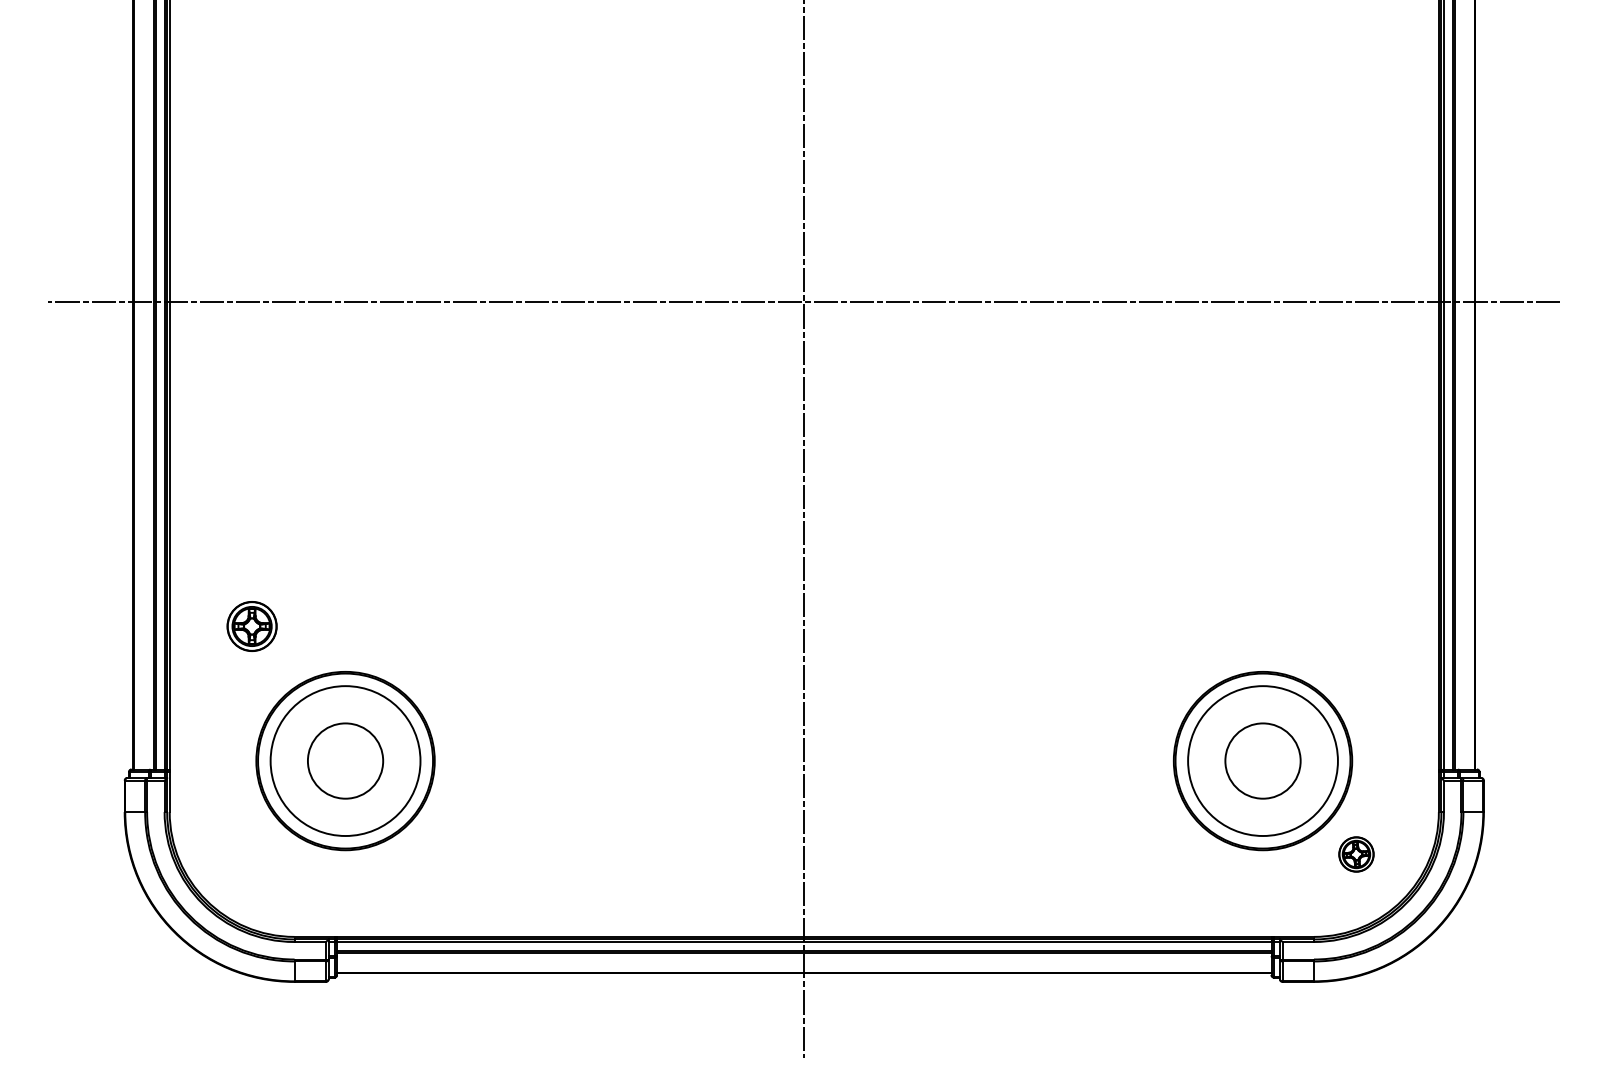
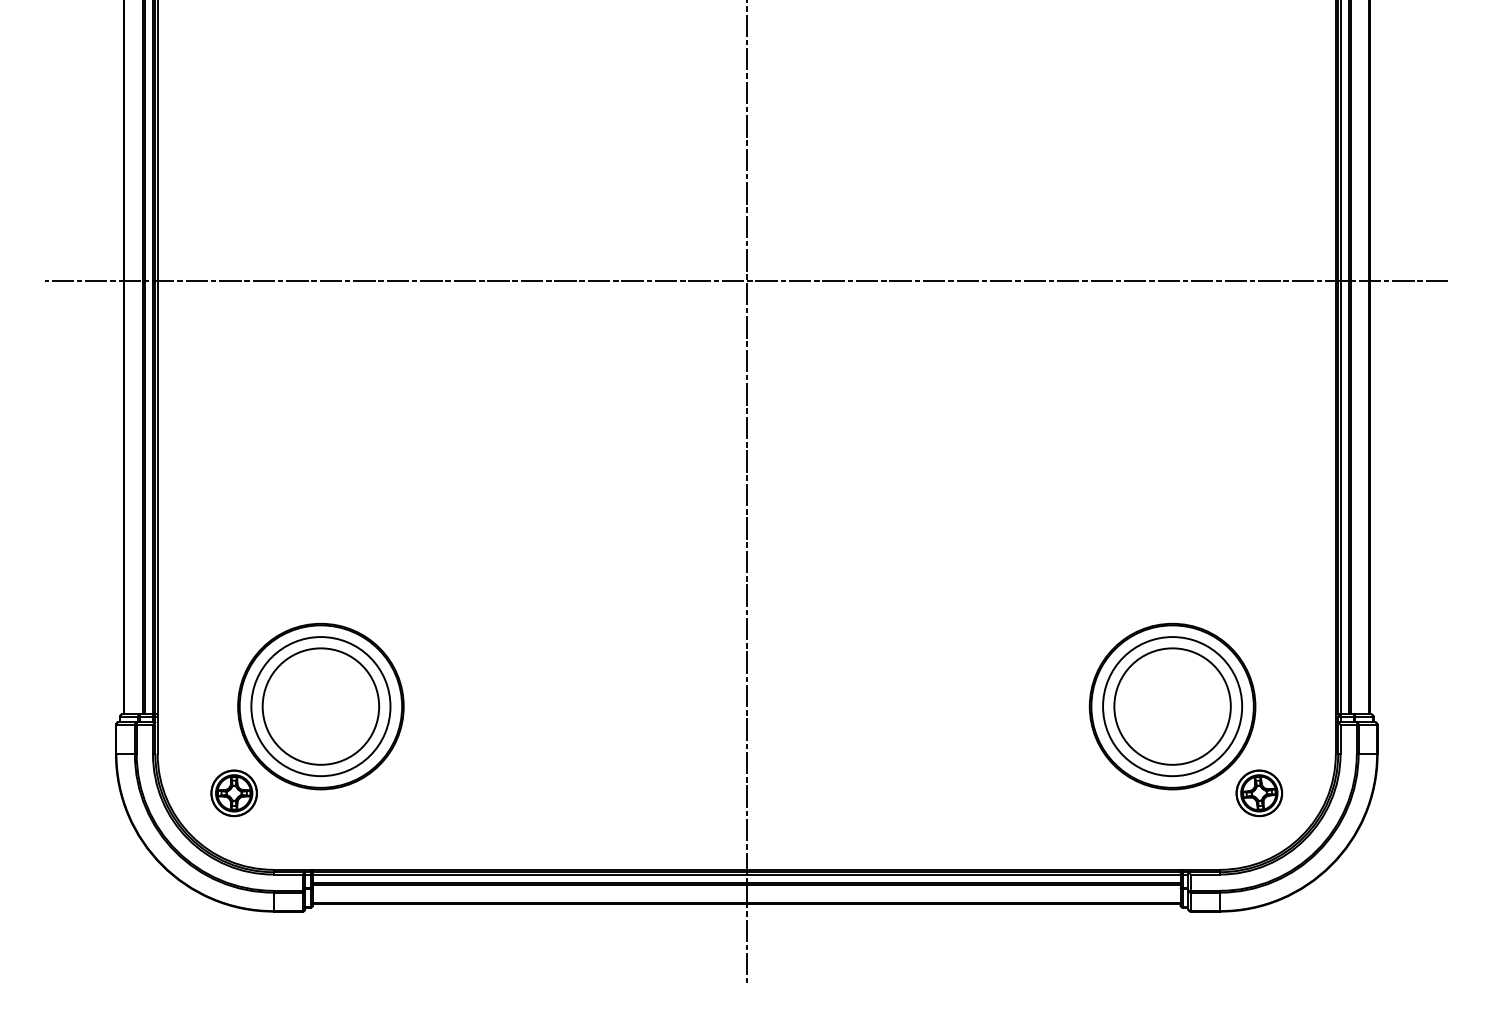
part: (251, 626) -> (233, 793), moved
circle: (345, 760) -> (320, 706), size x1.67
circle: (1262, 760) -> (1172, 706), size x1.67
part: (1356, 854) -> (1259, 793), size x1.43

